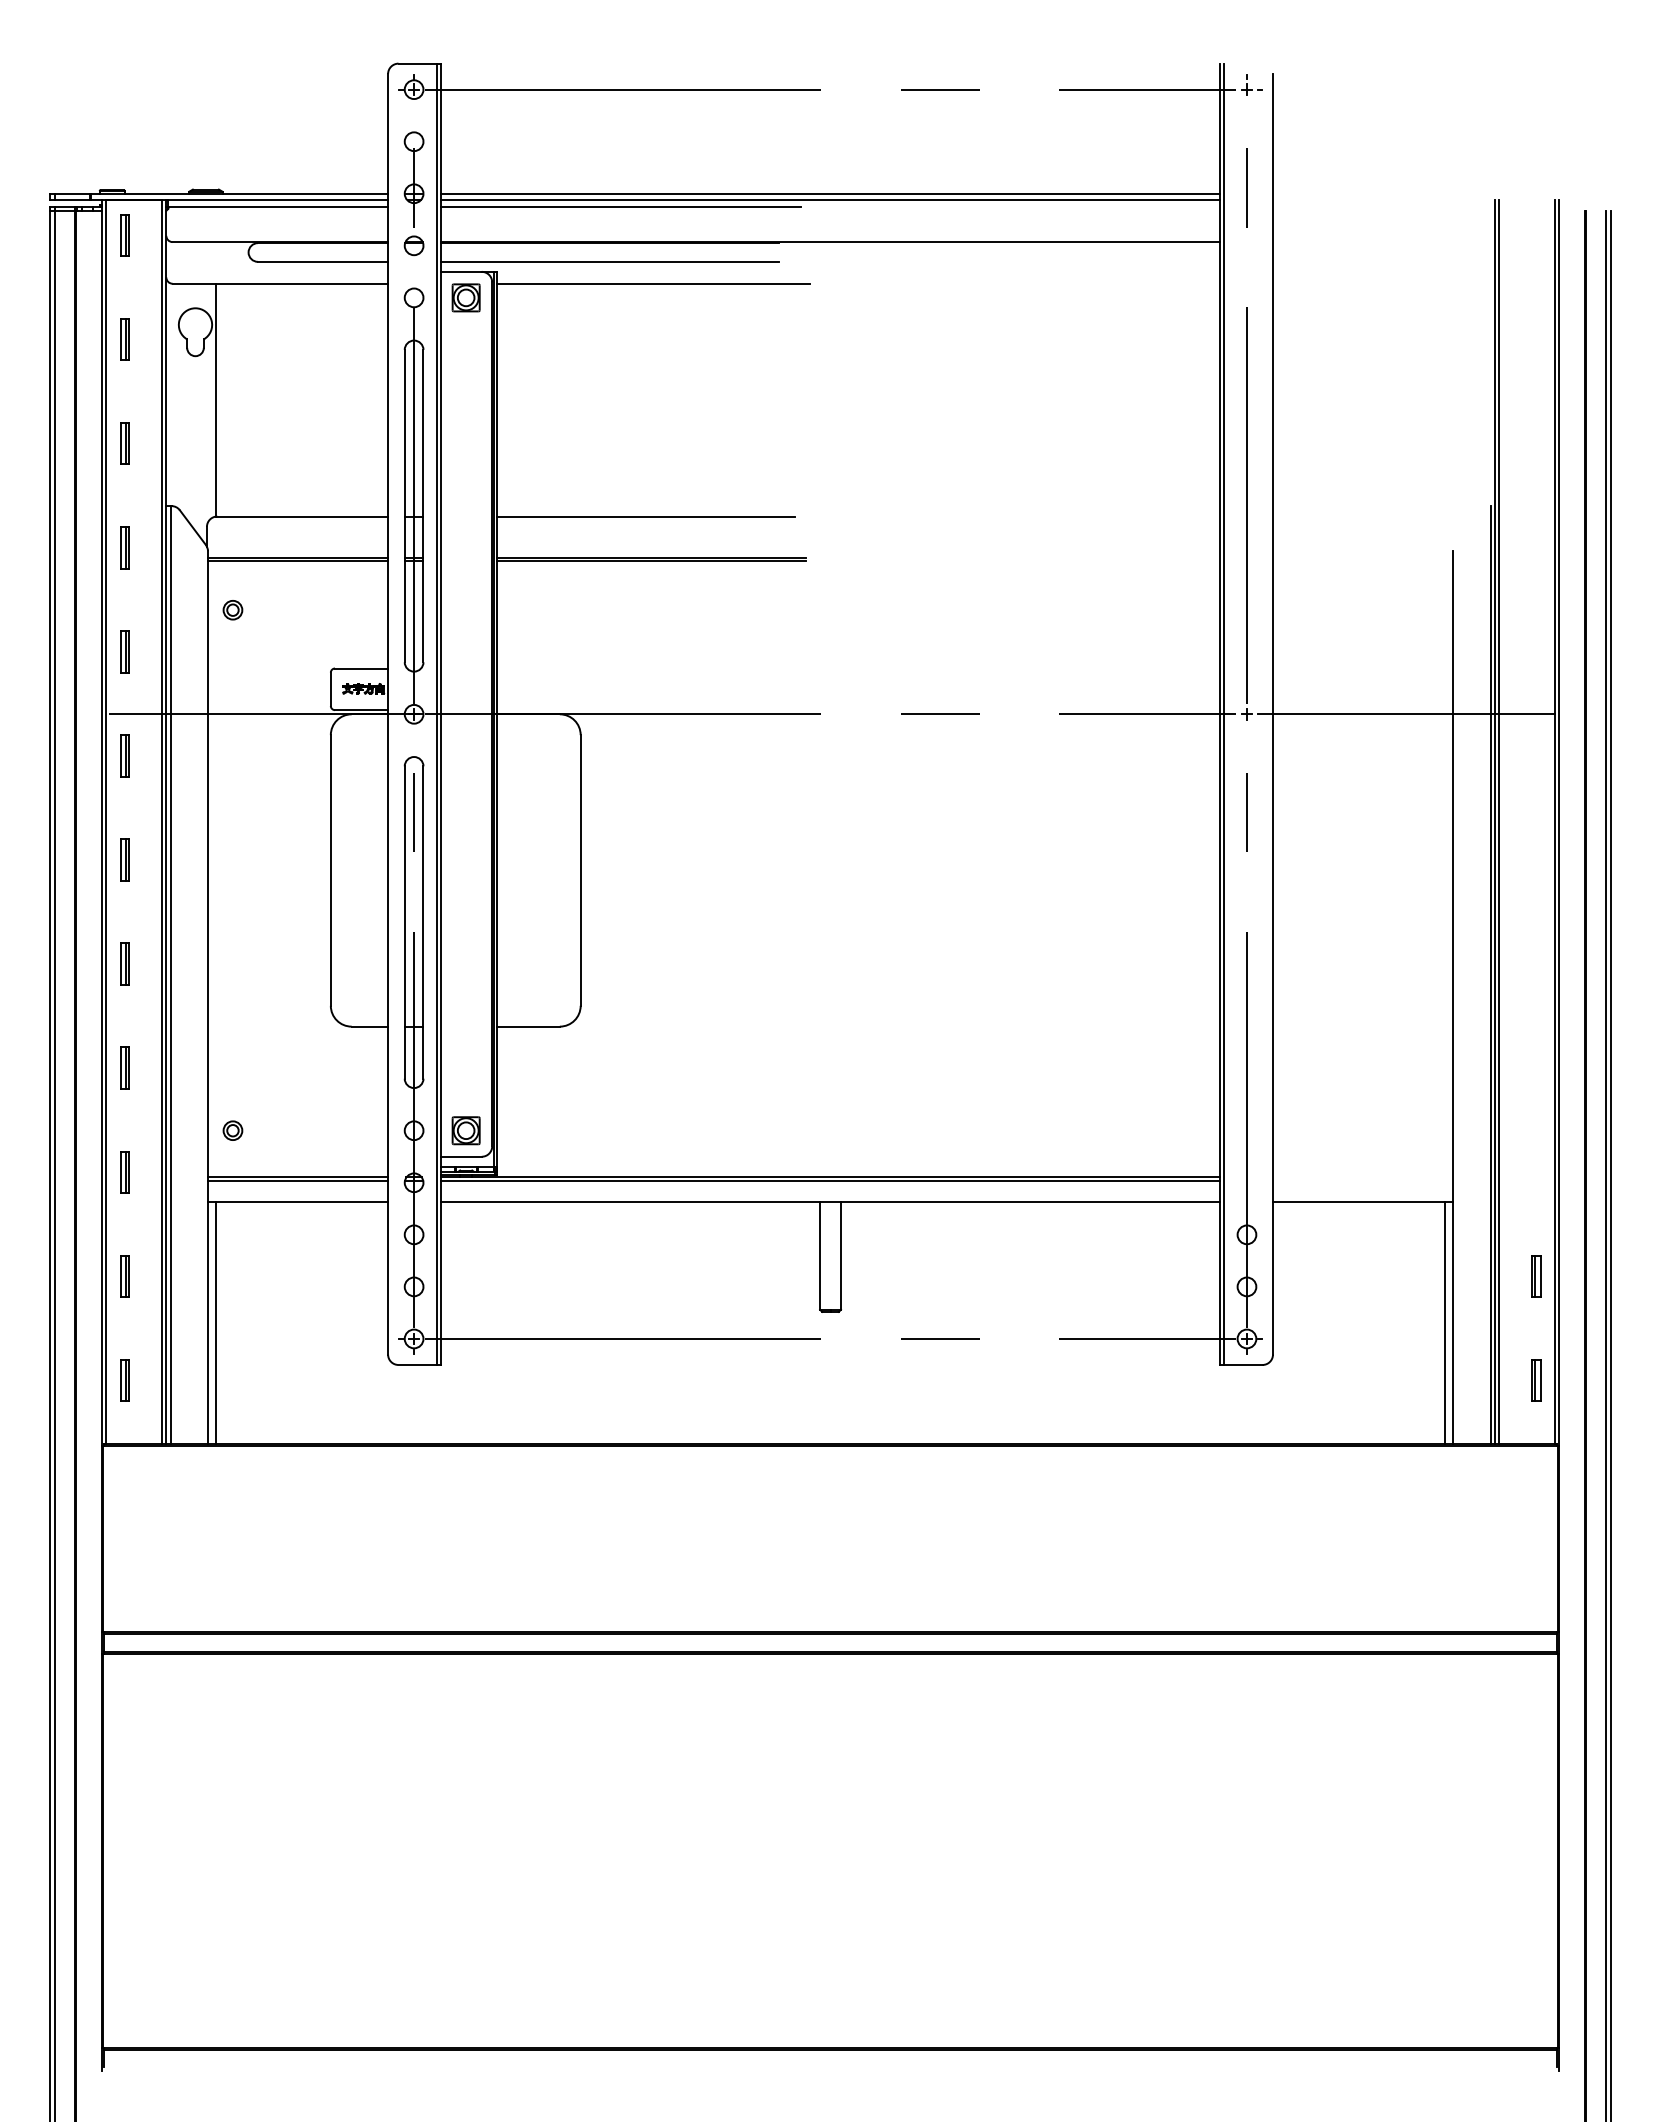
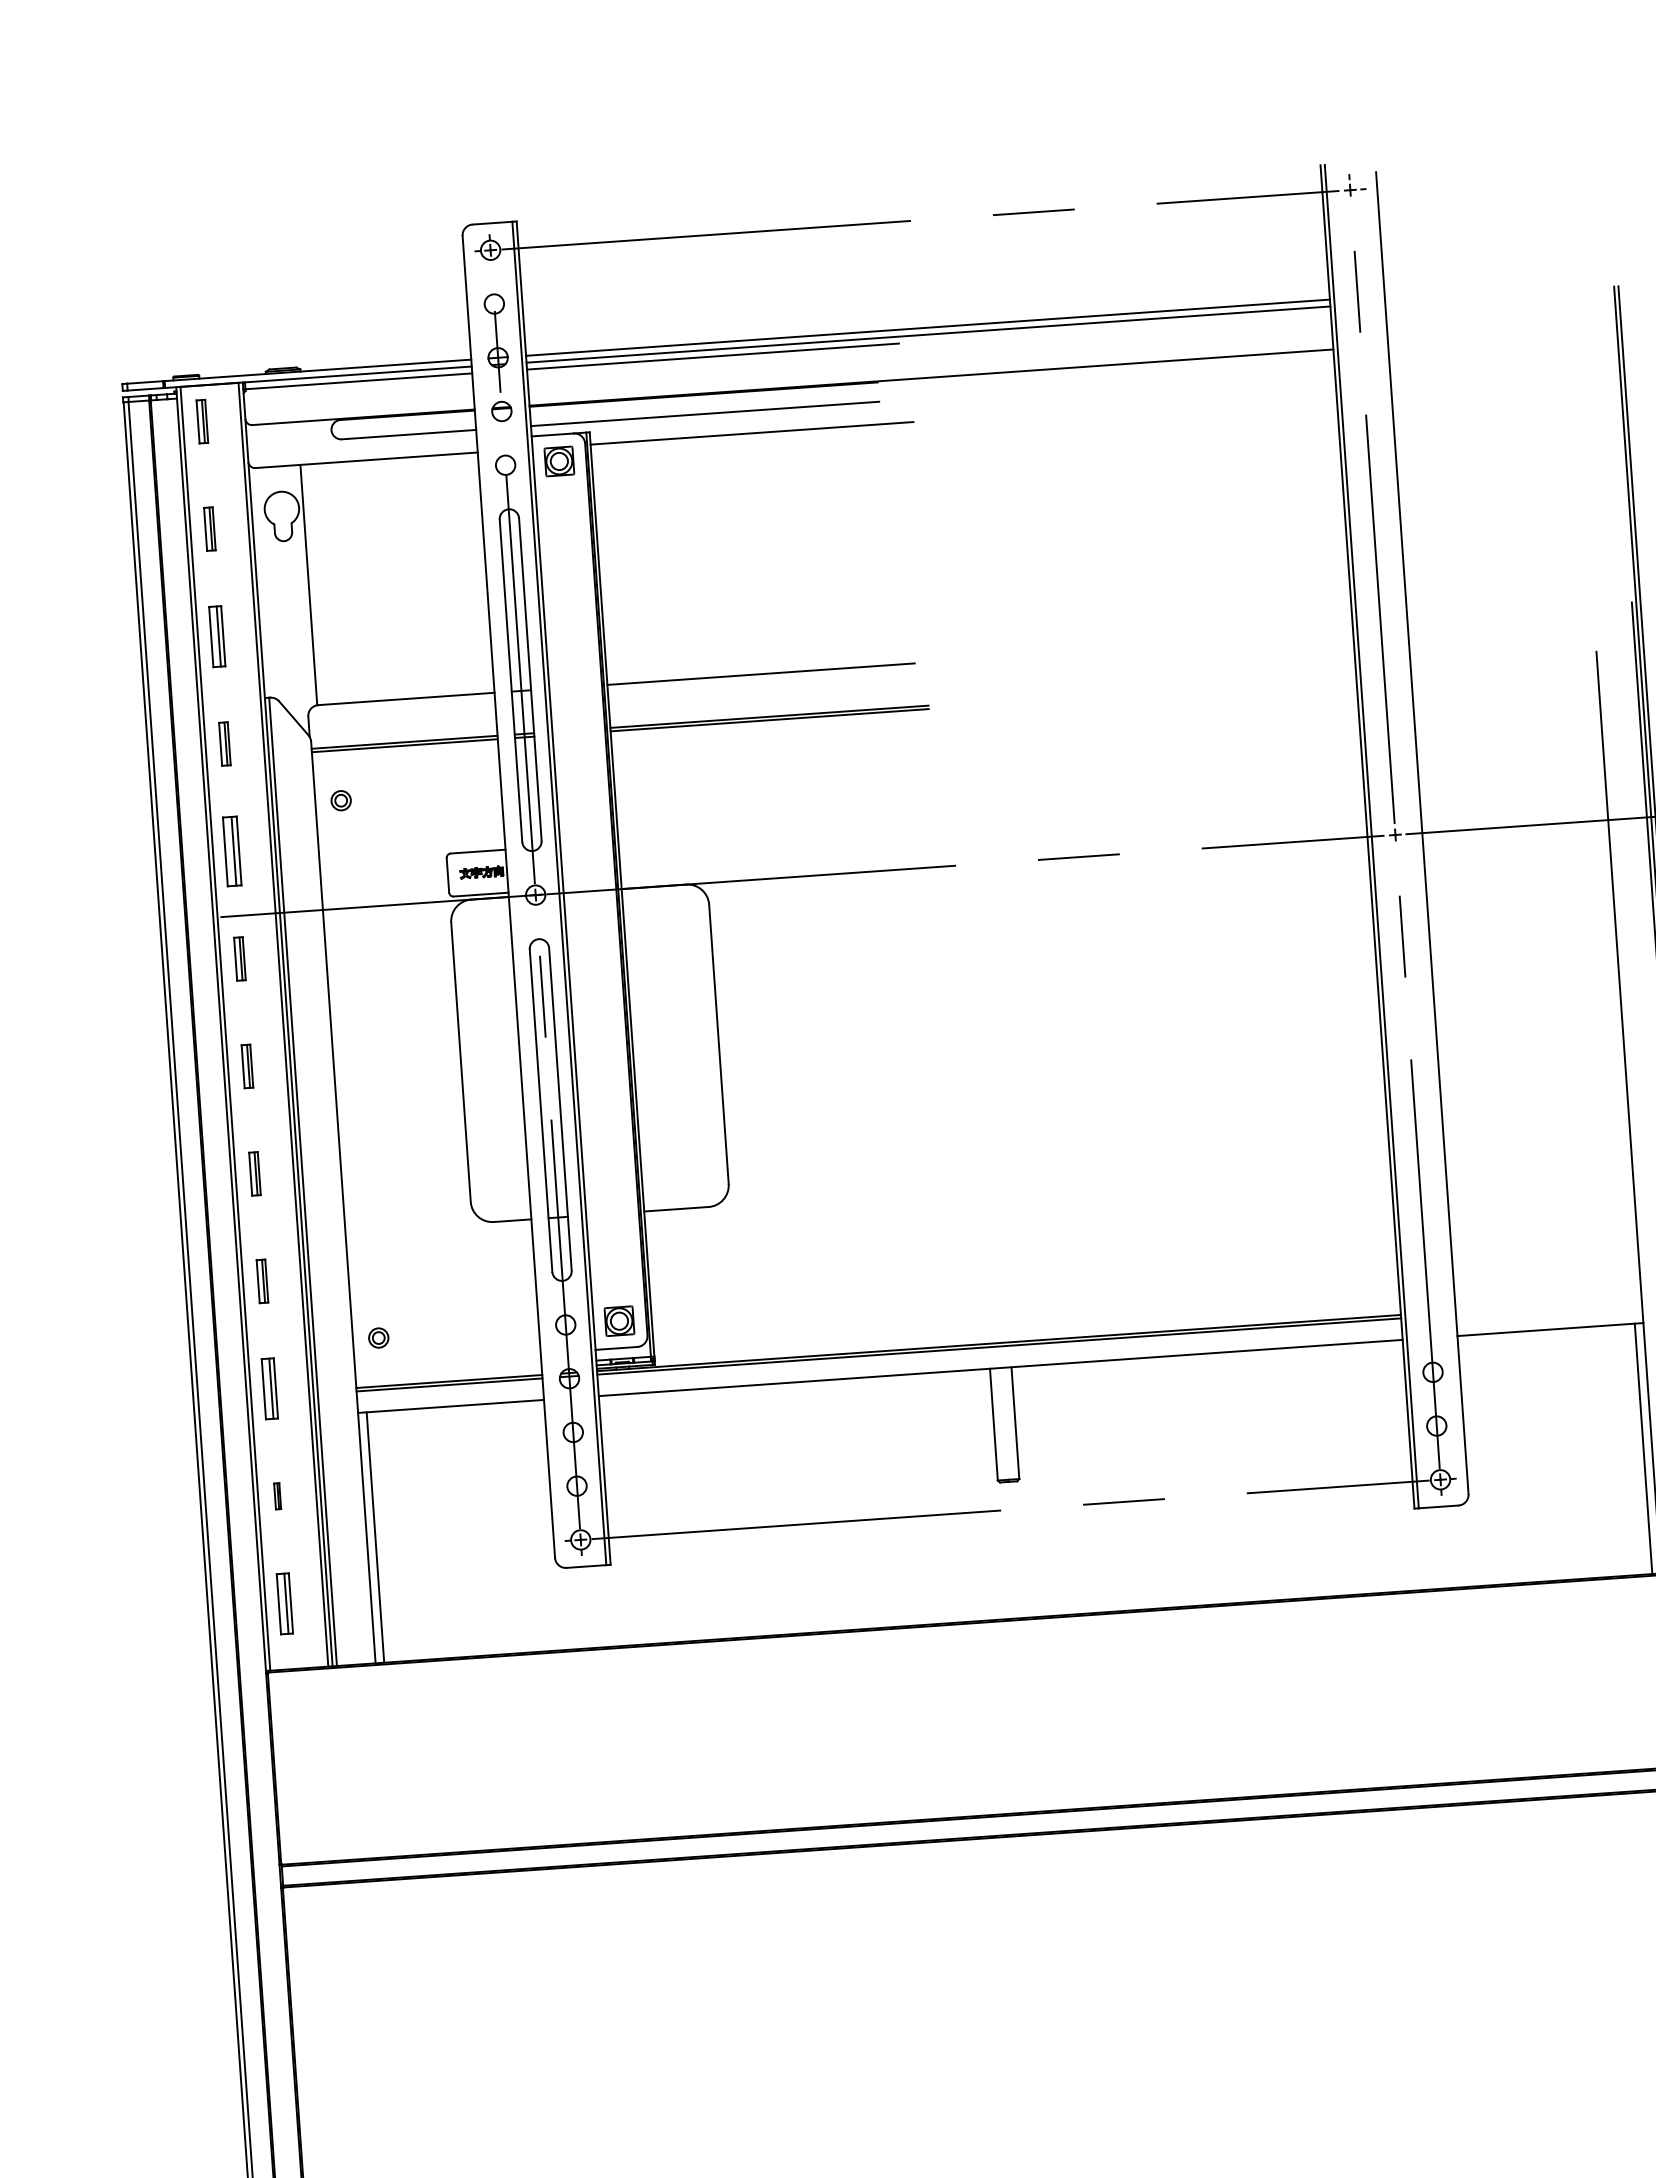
part: (124, 443) -> (217, 636), size x1.4
part: (124, 651) -> (232, 851), size x1.6
part: (124, 1172) -> (269, 1388), size x1.4
part: (124, 1276) -> (277, 1496), size x0.6
part: (124, 1380) -> (284, 1603), size x1.4

